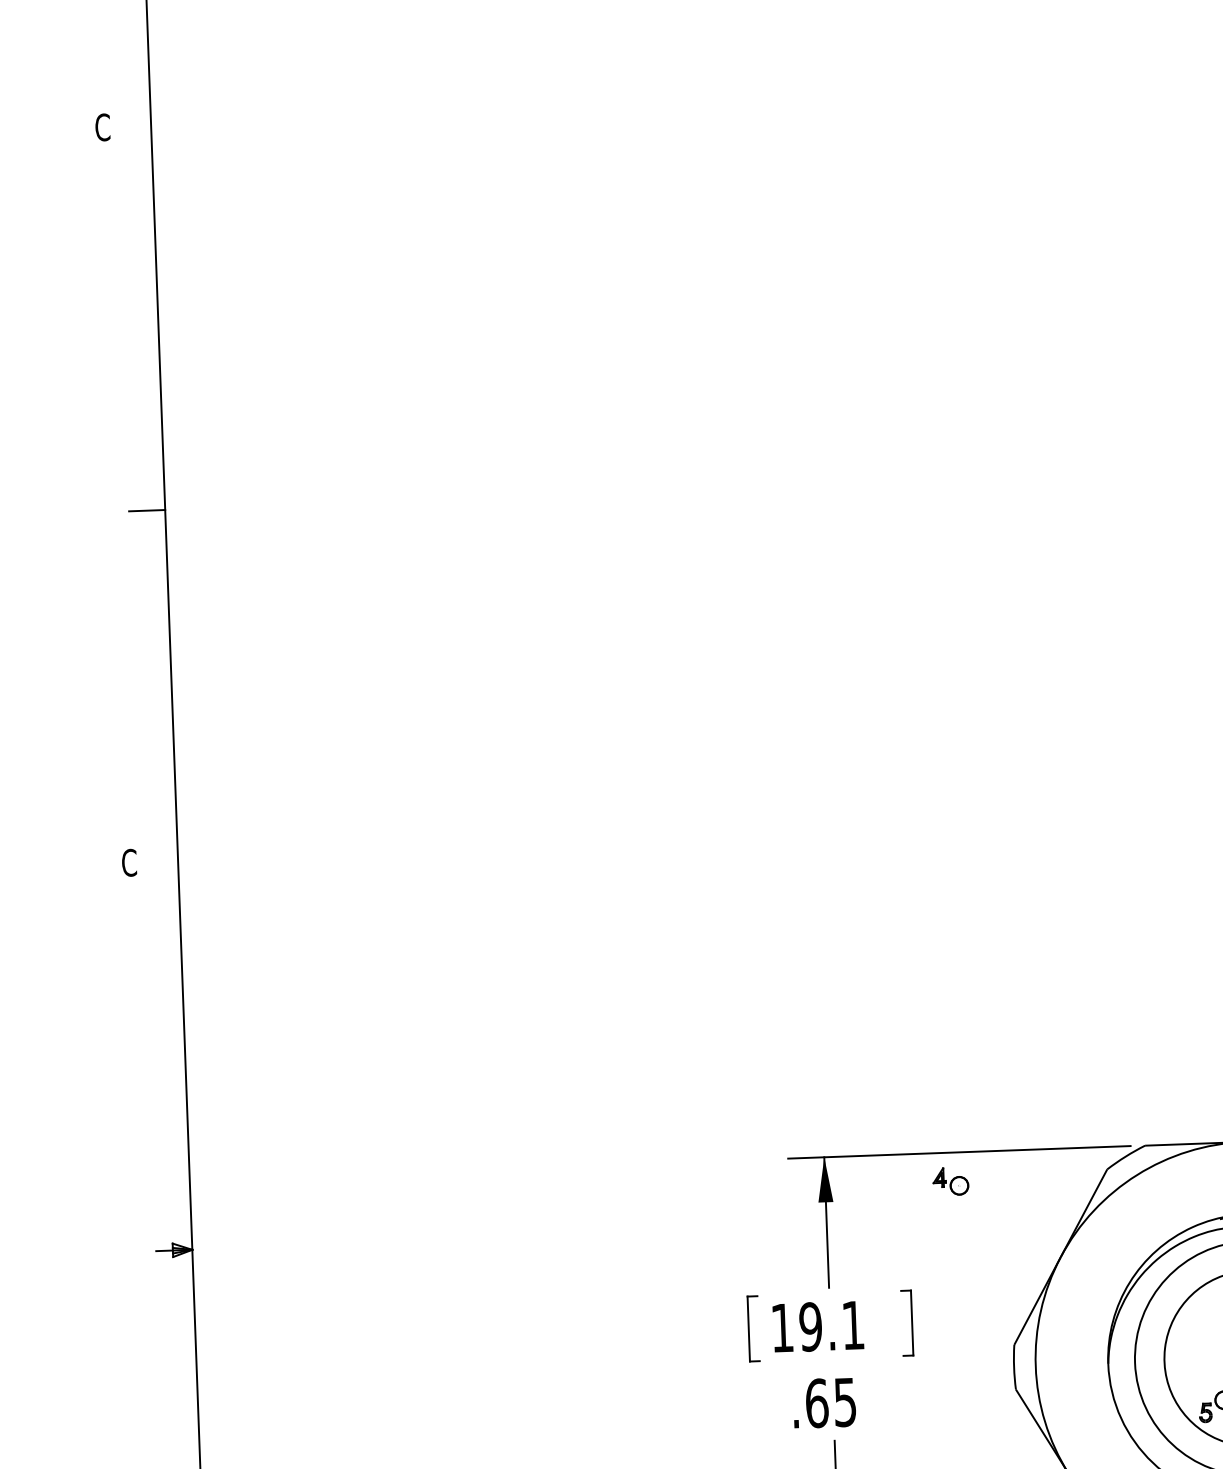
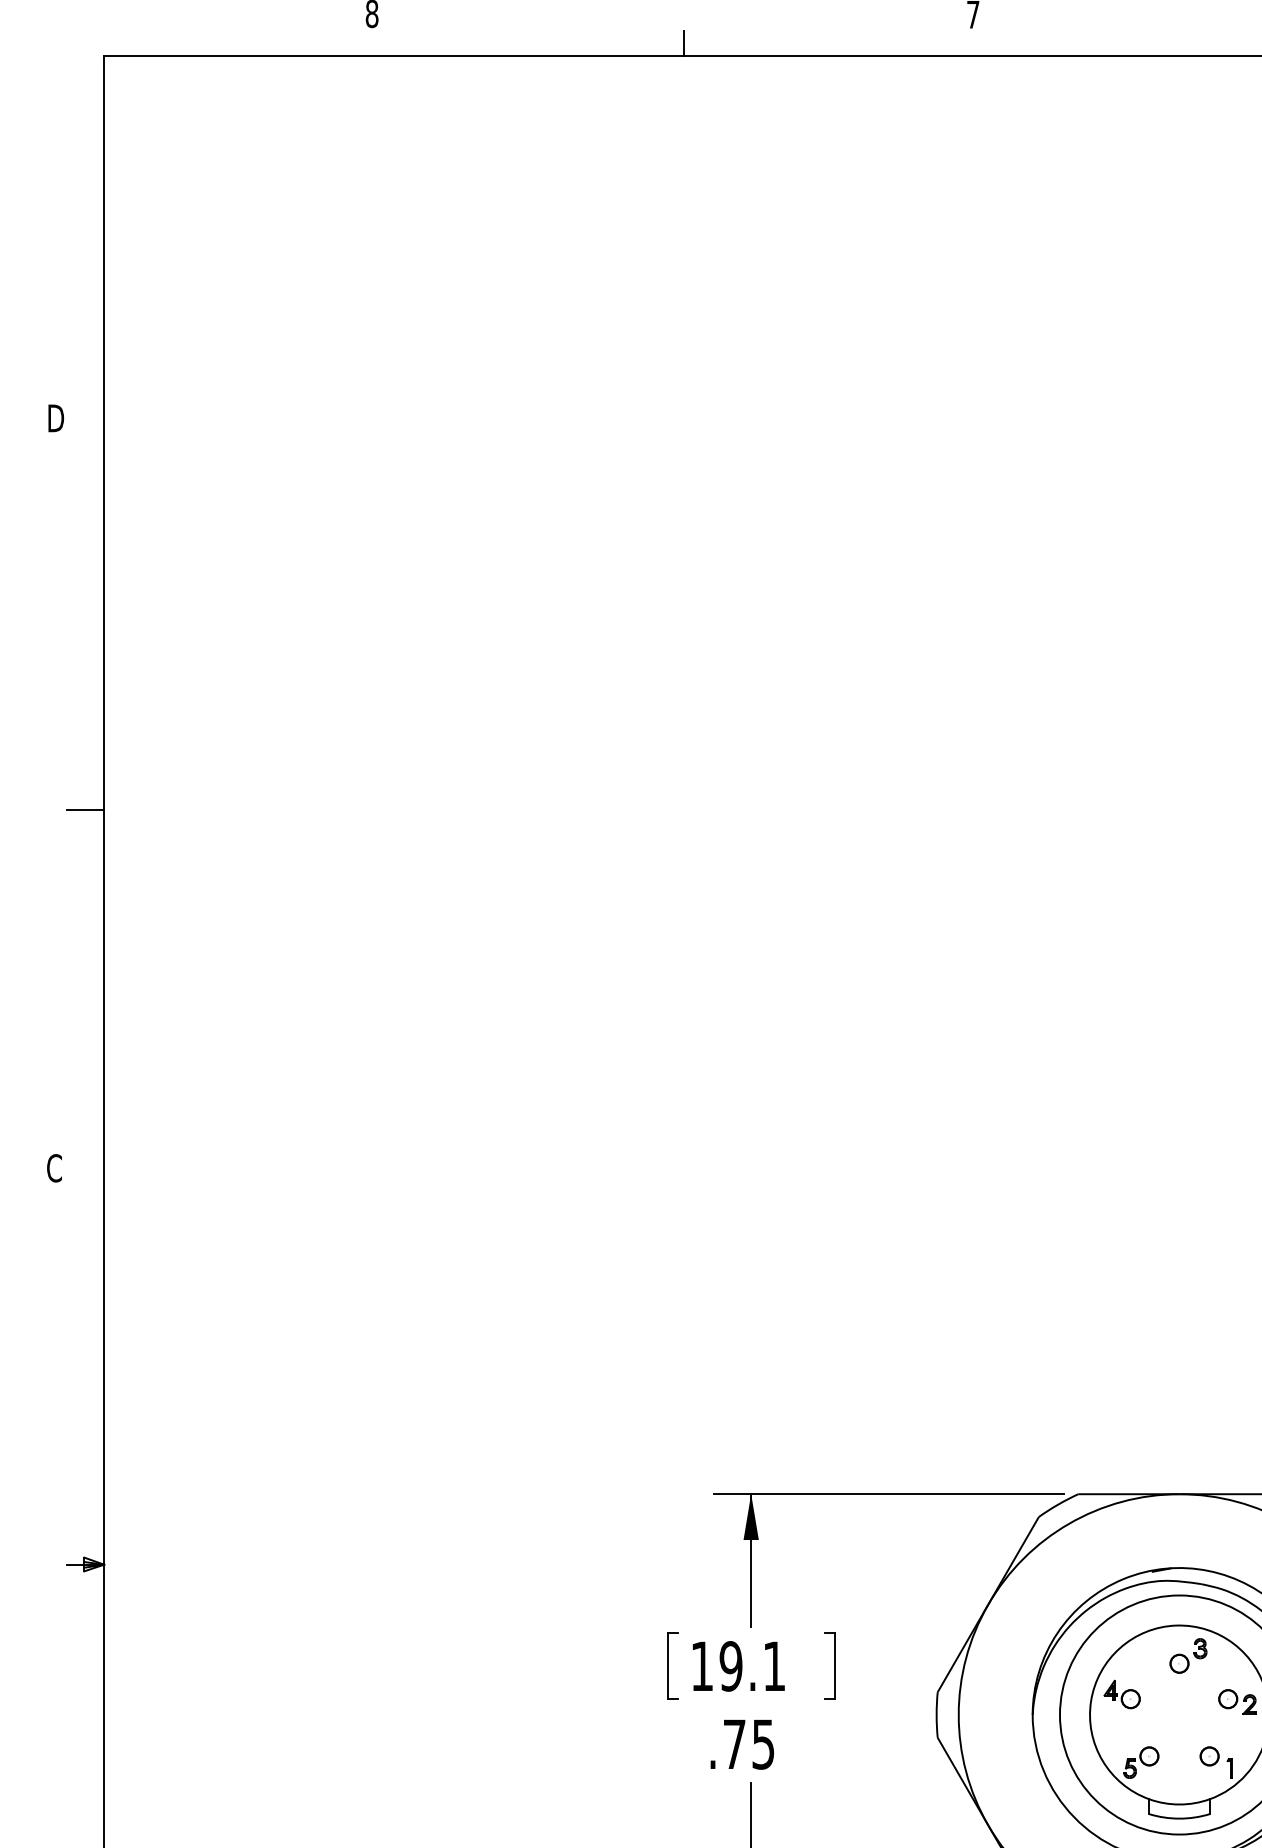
text: (103, 127) -> (55, 418), C -> D
part: (950, 1181) -> (1121, 1694), moved
text: (816, 1403) -> (734, 1744), .65 -> .75

